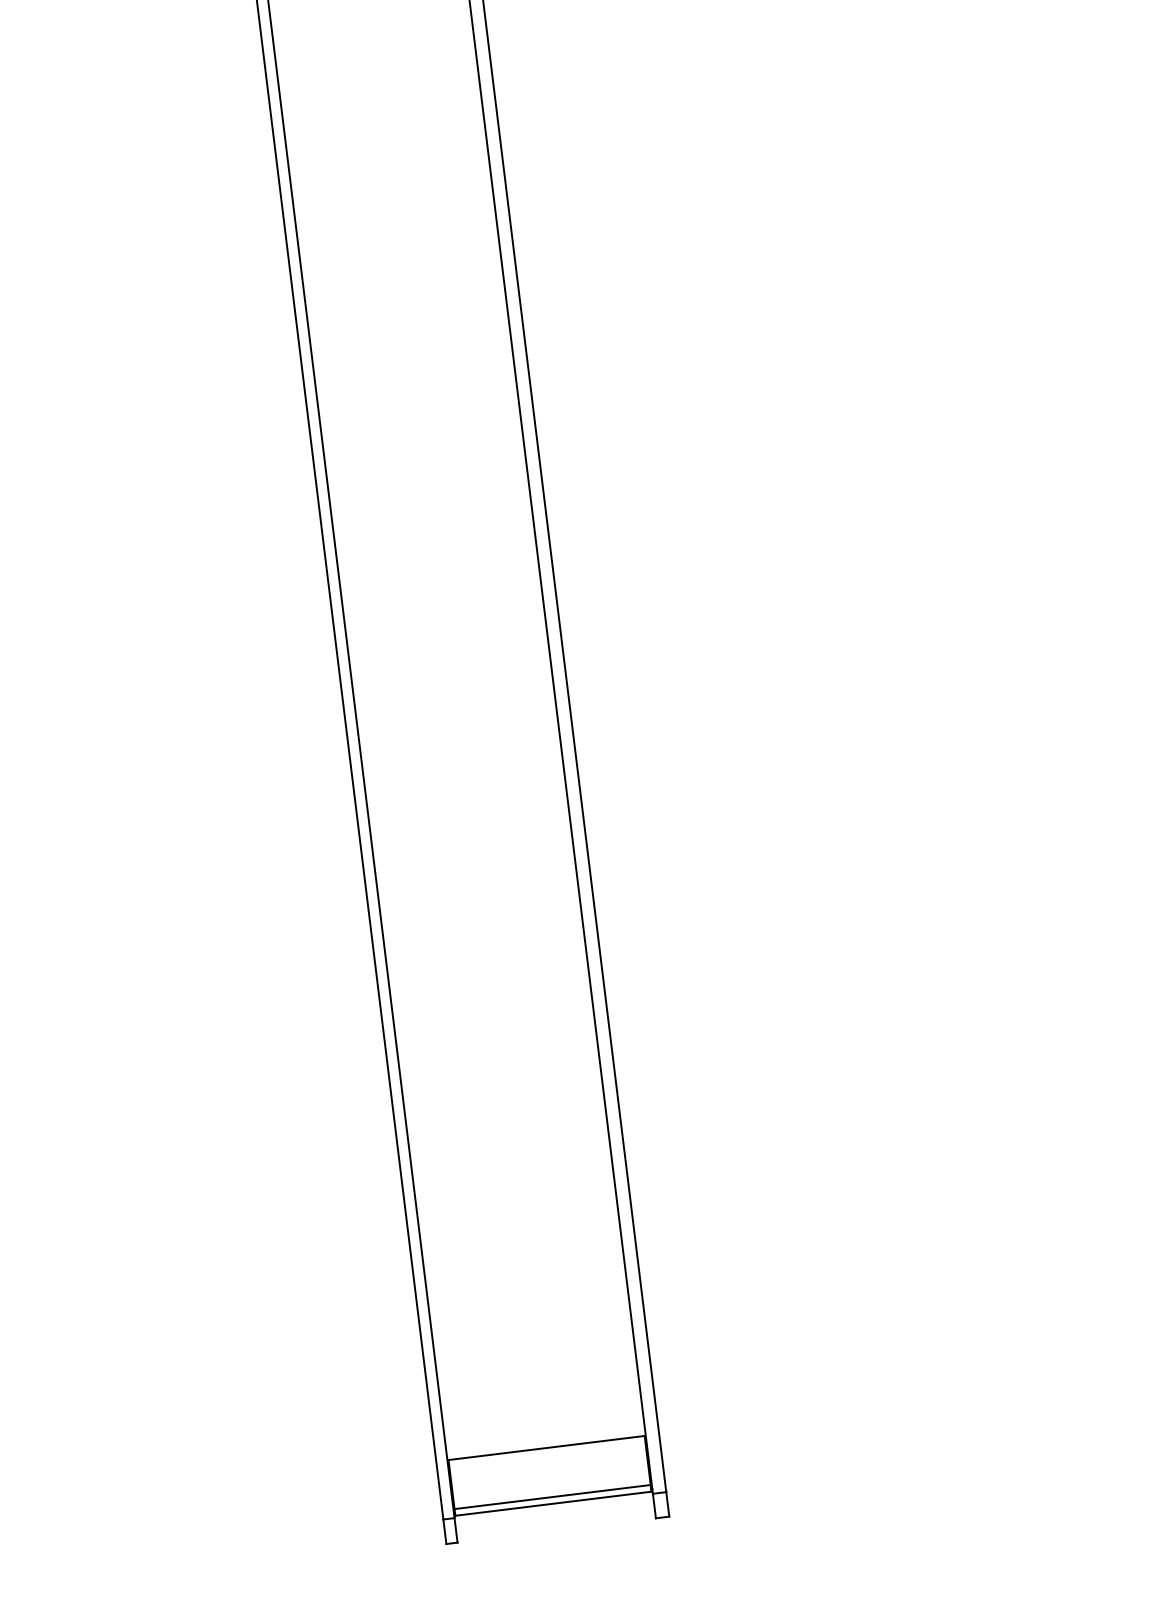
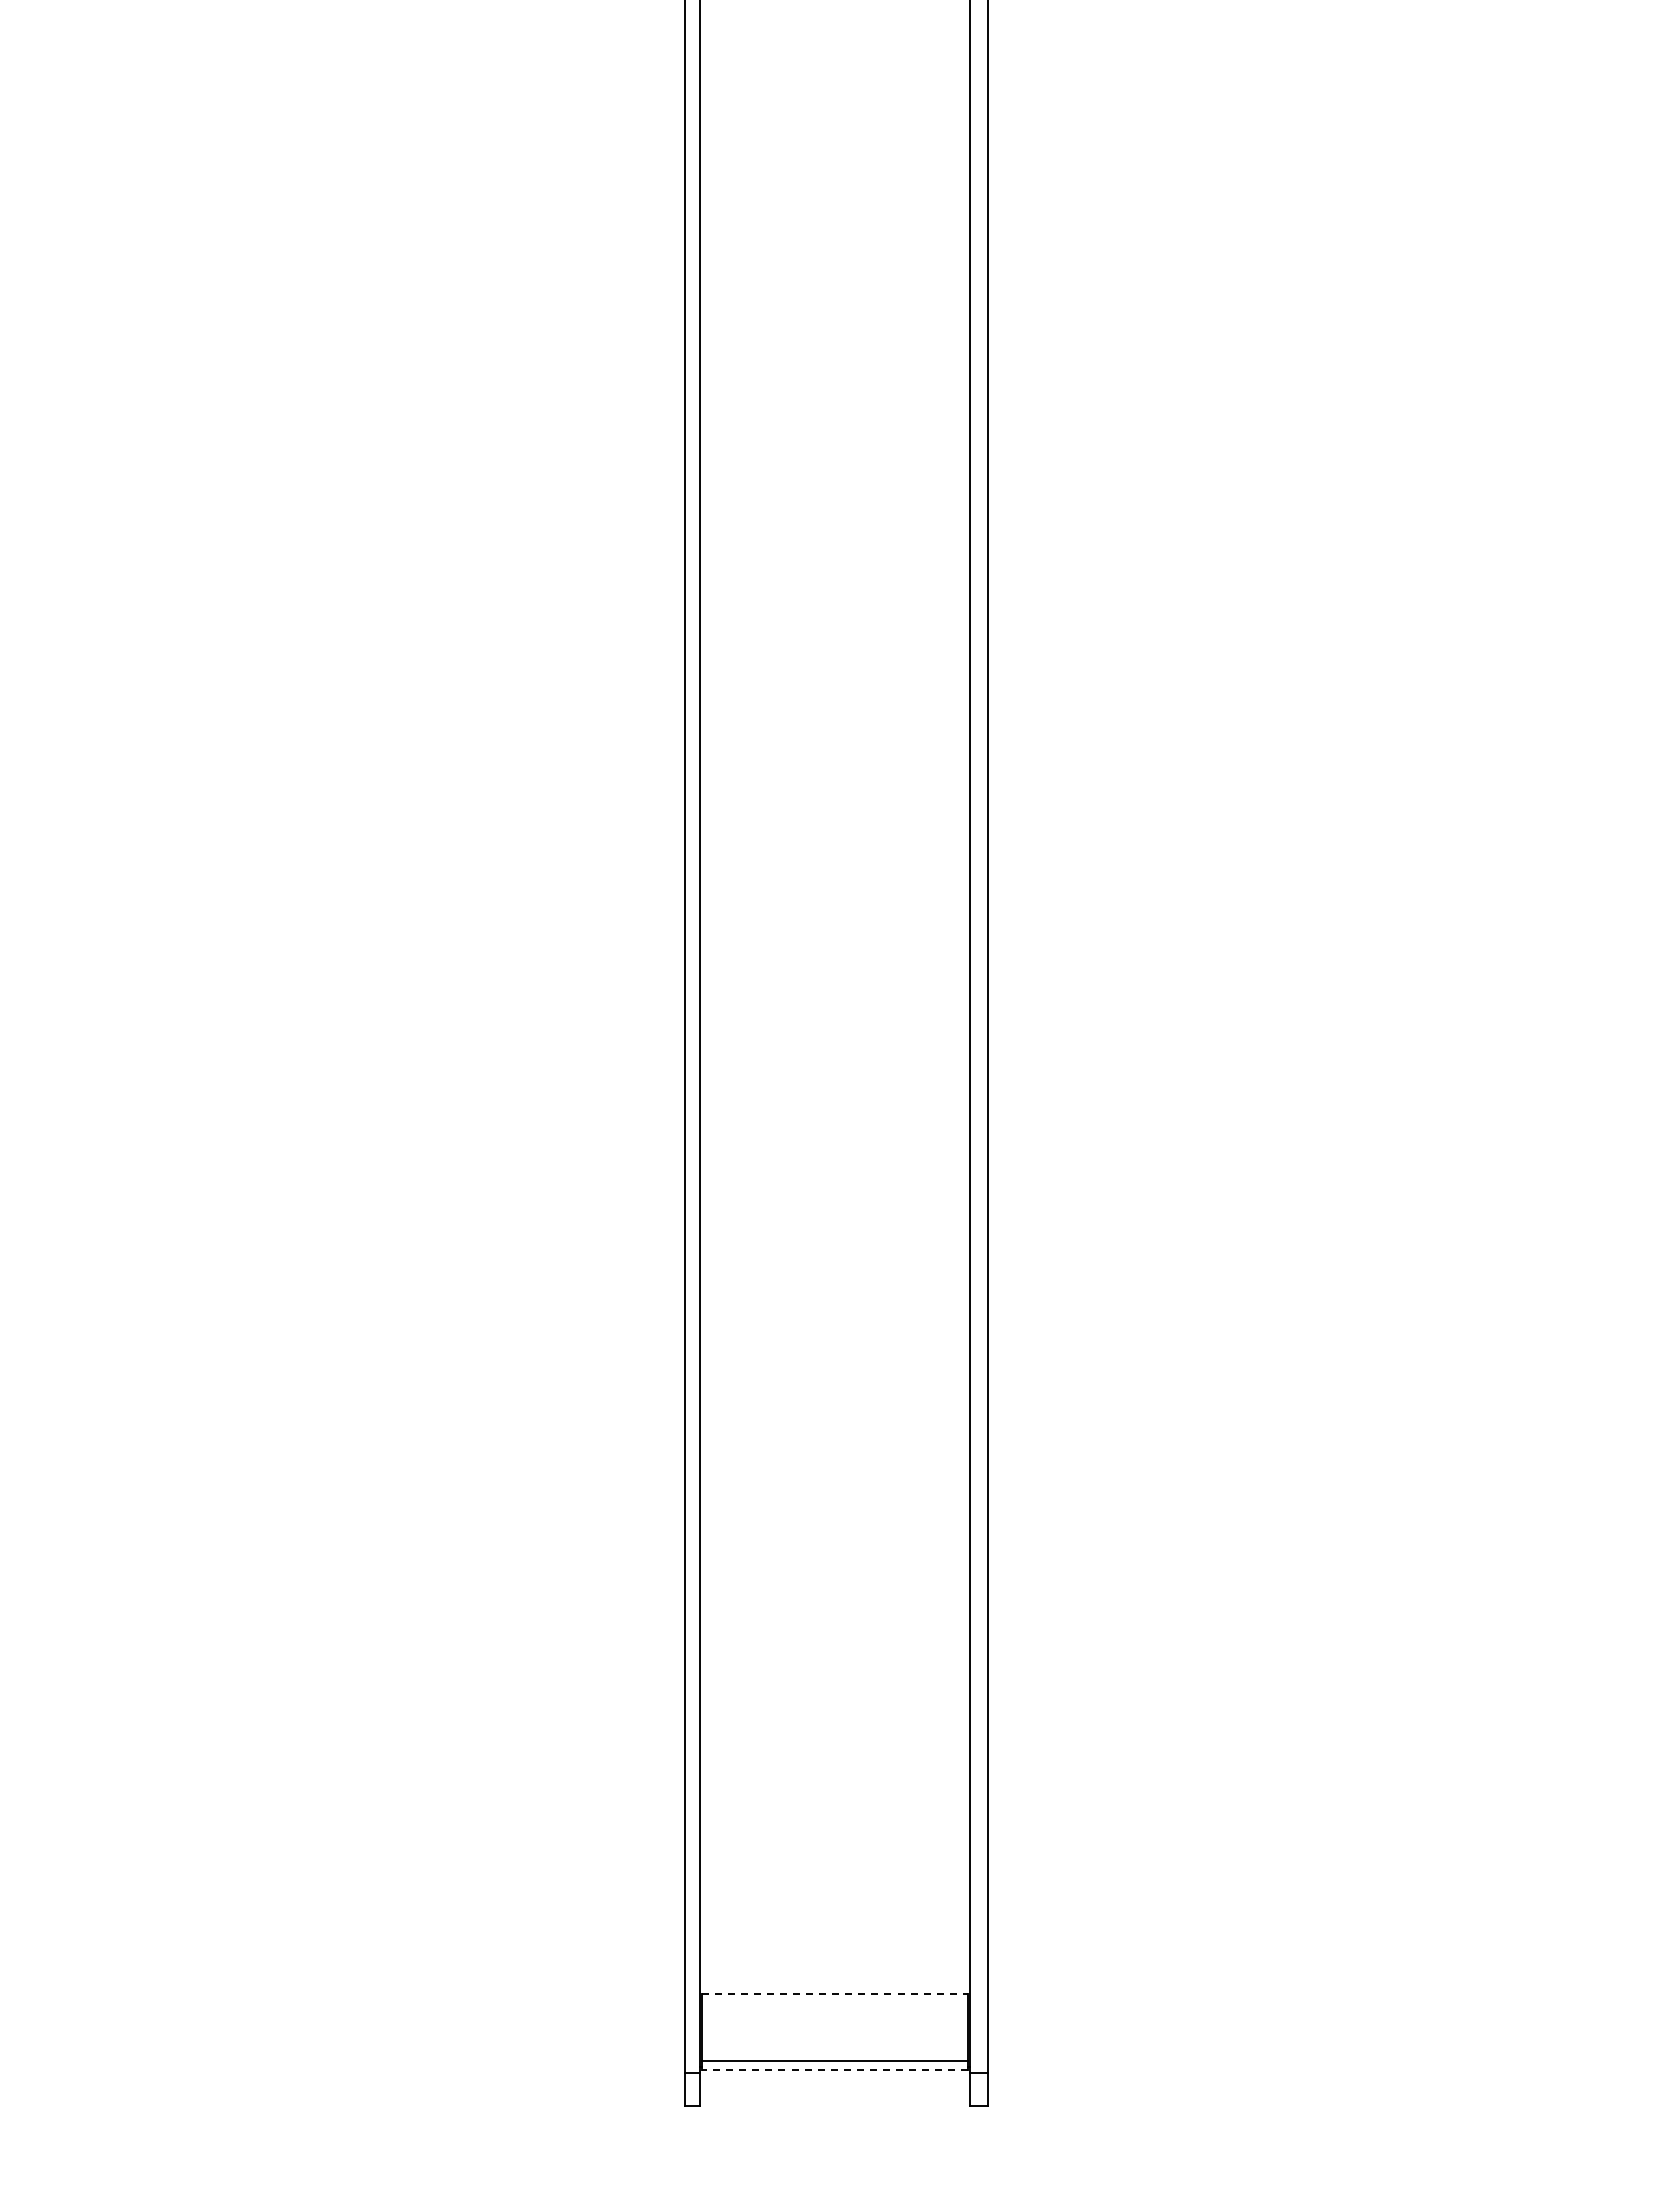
line: (546, 1447) -> (835, 1993), solid -> dashed
line: (553, 1503) -> (834, 2069), solid -> dashed

